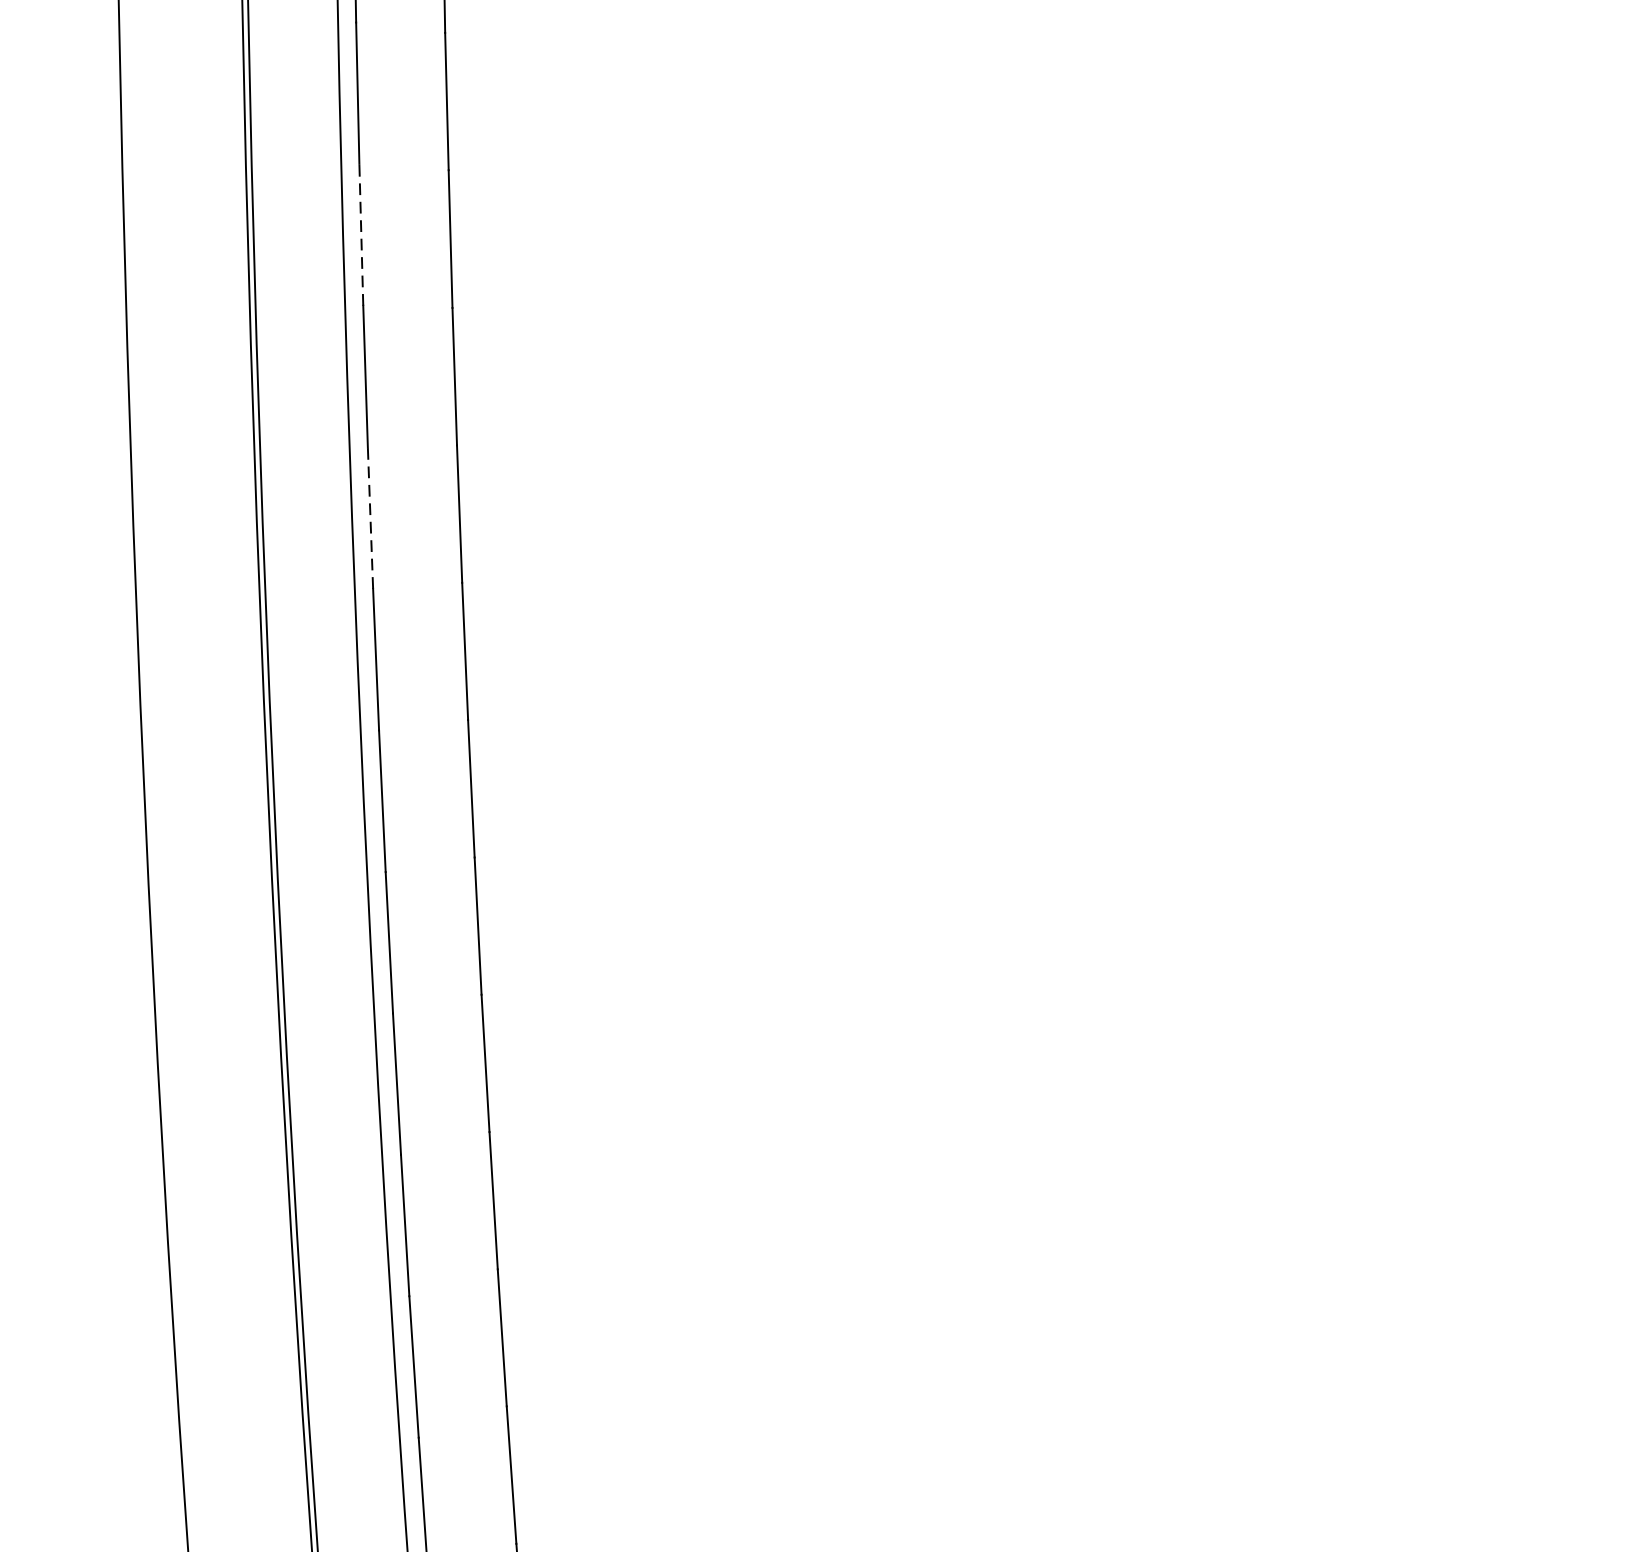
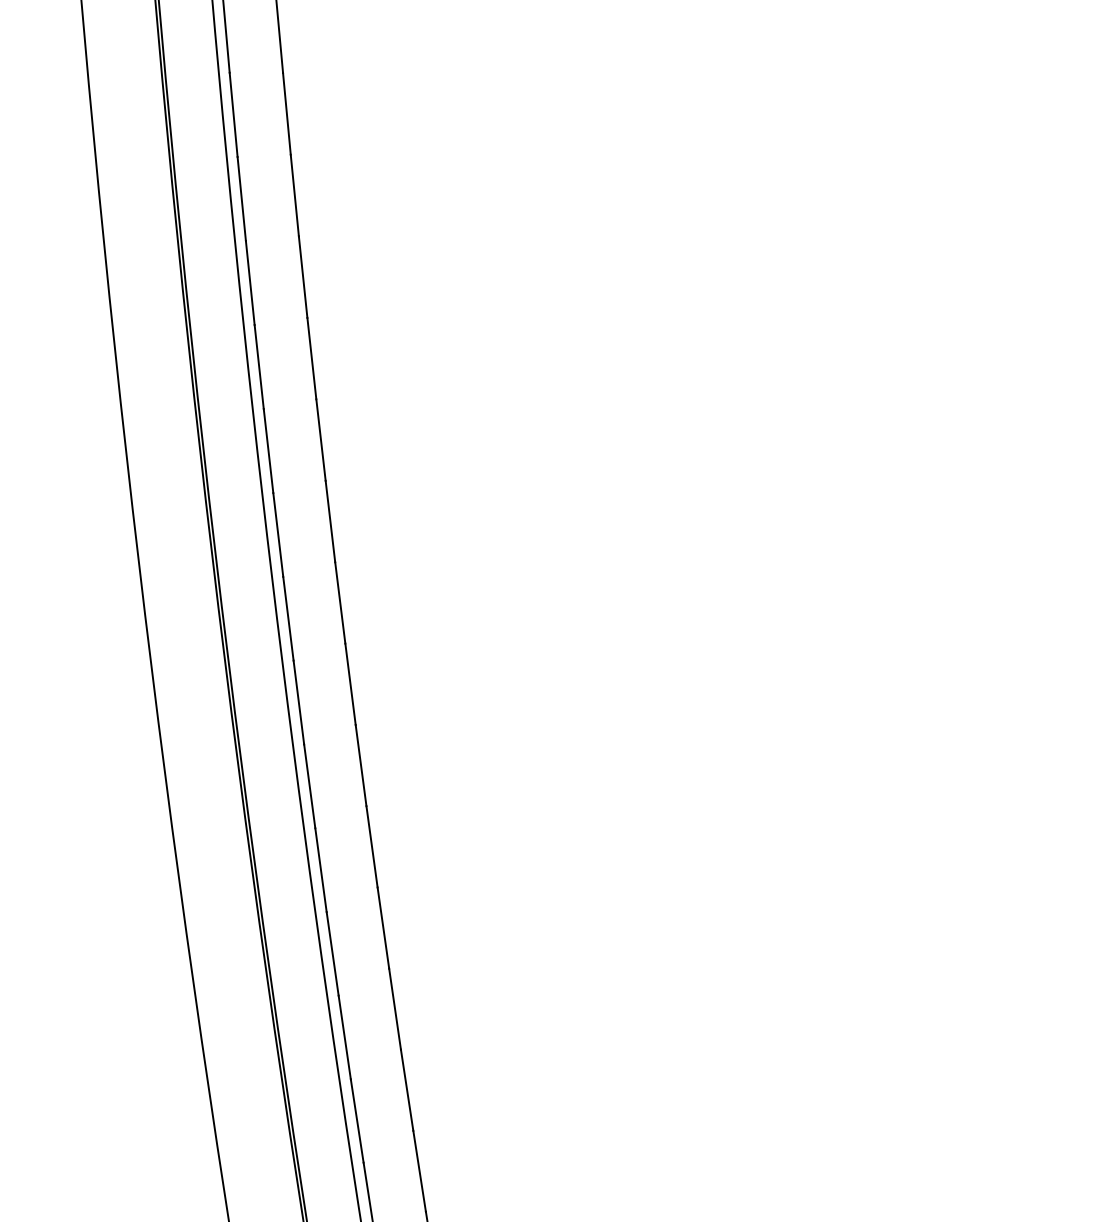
line: (361, 234) -> (233, 114), dashed -> solid
line: (370, 517) -> (250, 282), dashed -> solid

